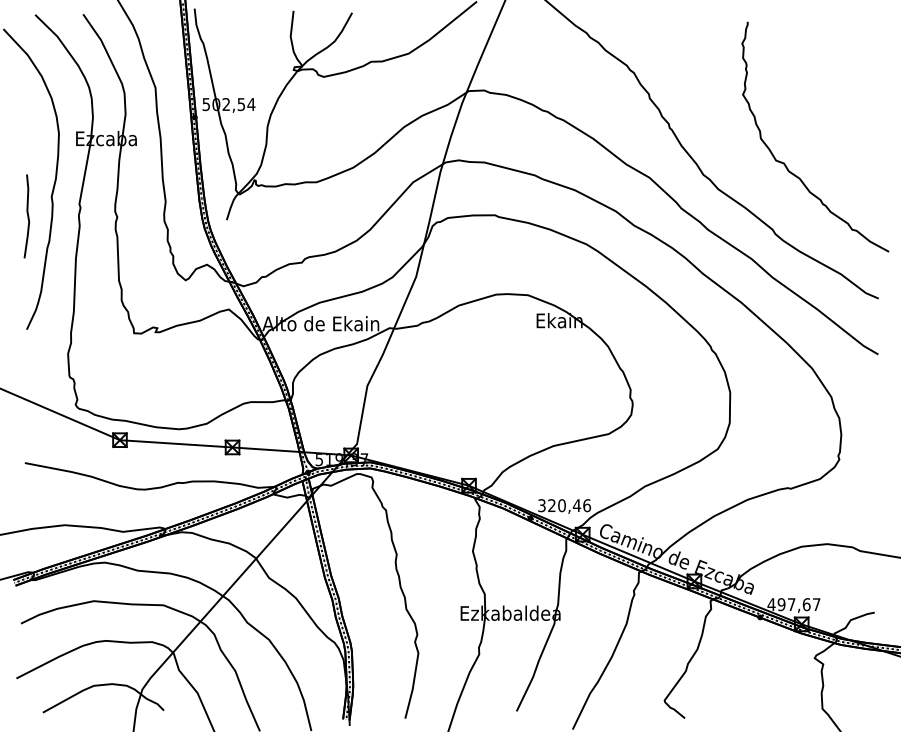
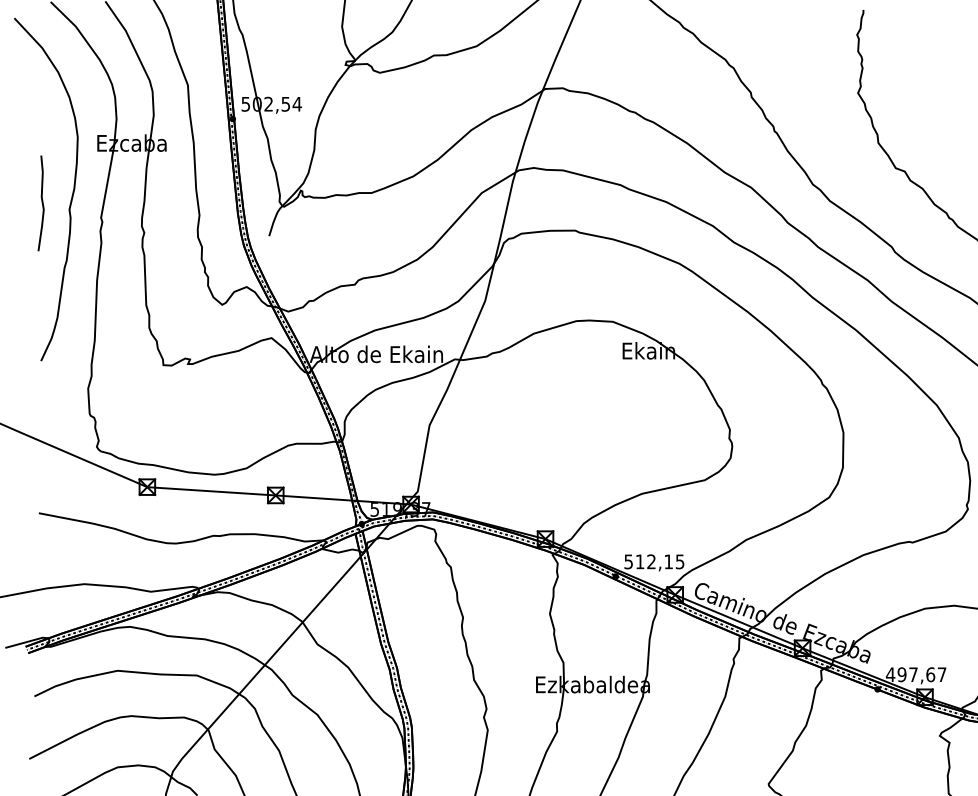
curve: (27, 216) -> (41, 203), moved
text: (564, 505) -> (654, 561), 320,46 -> 512,15

